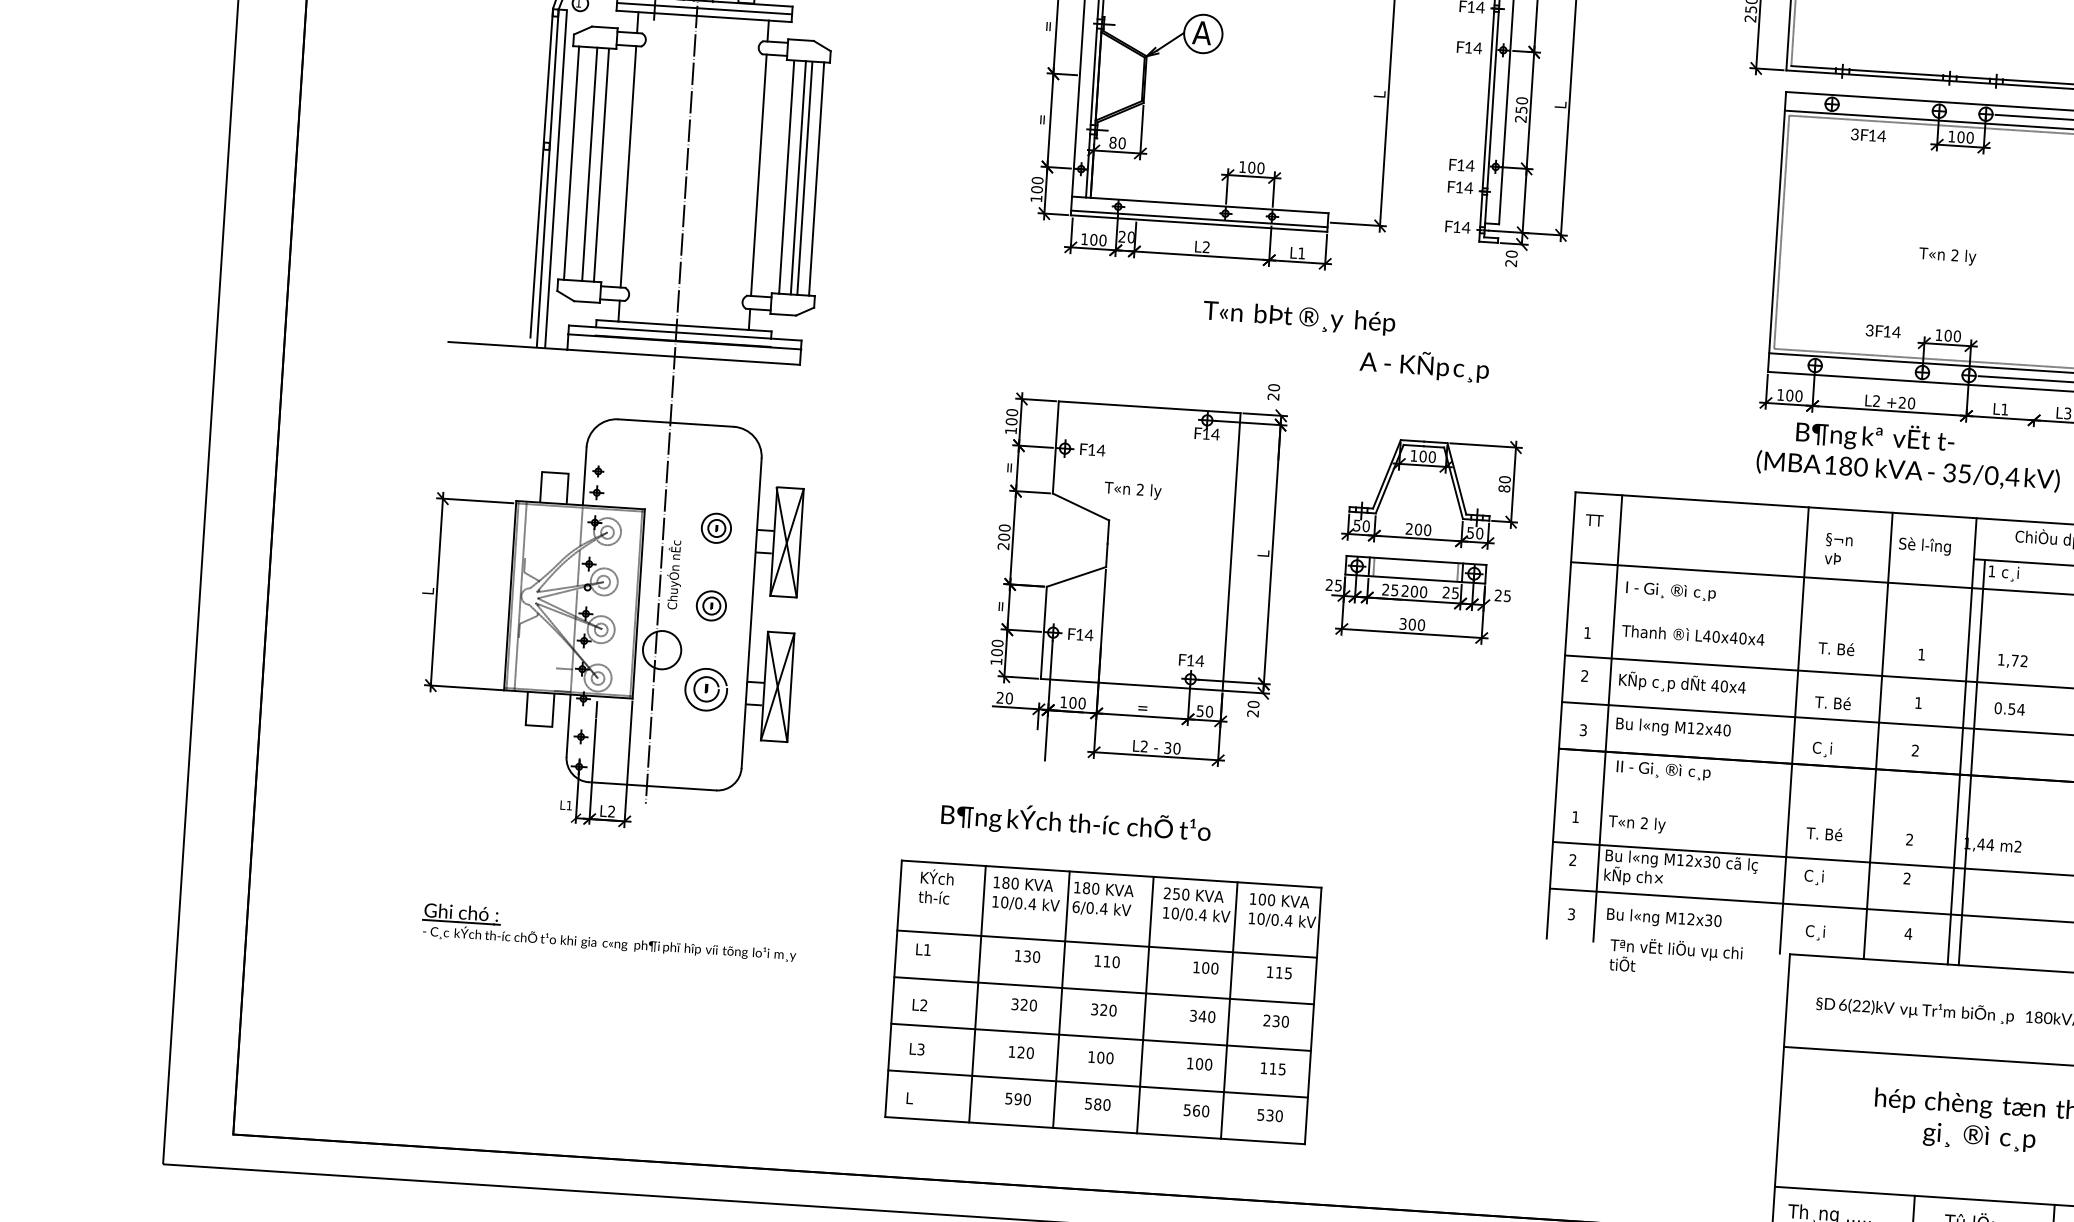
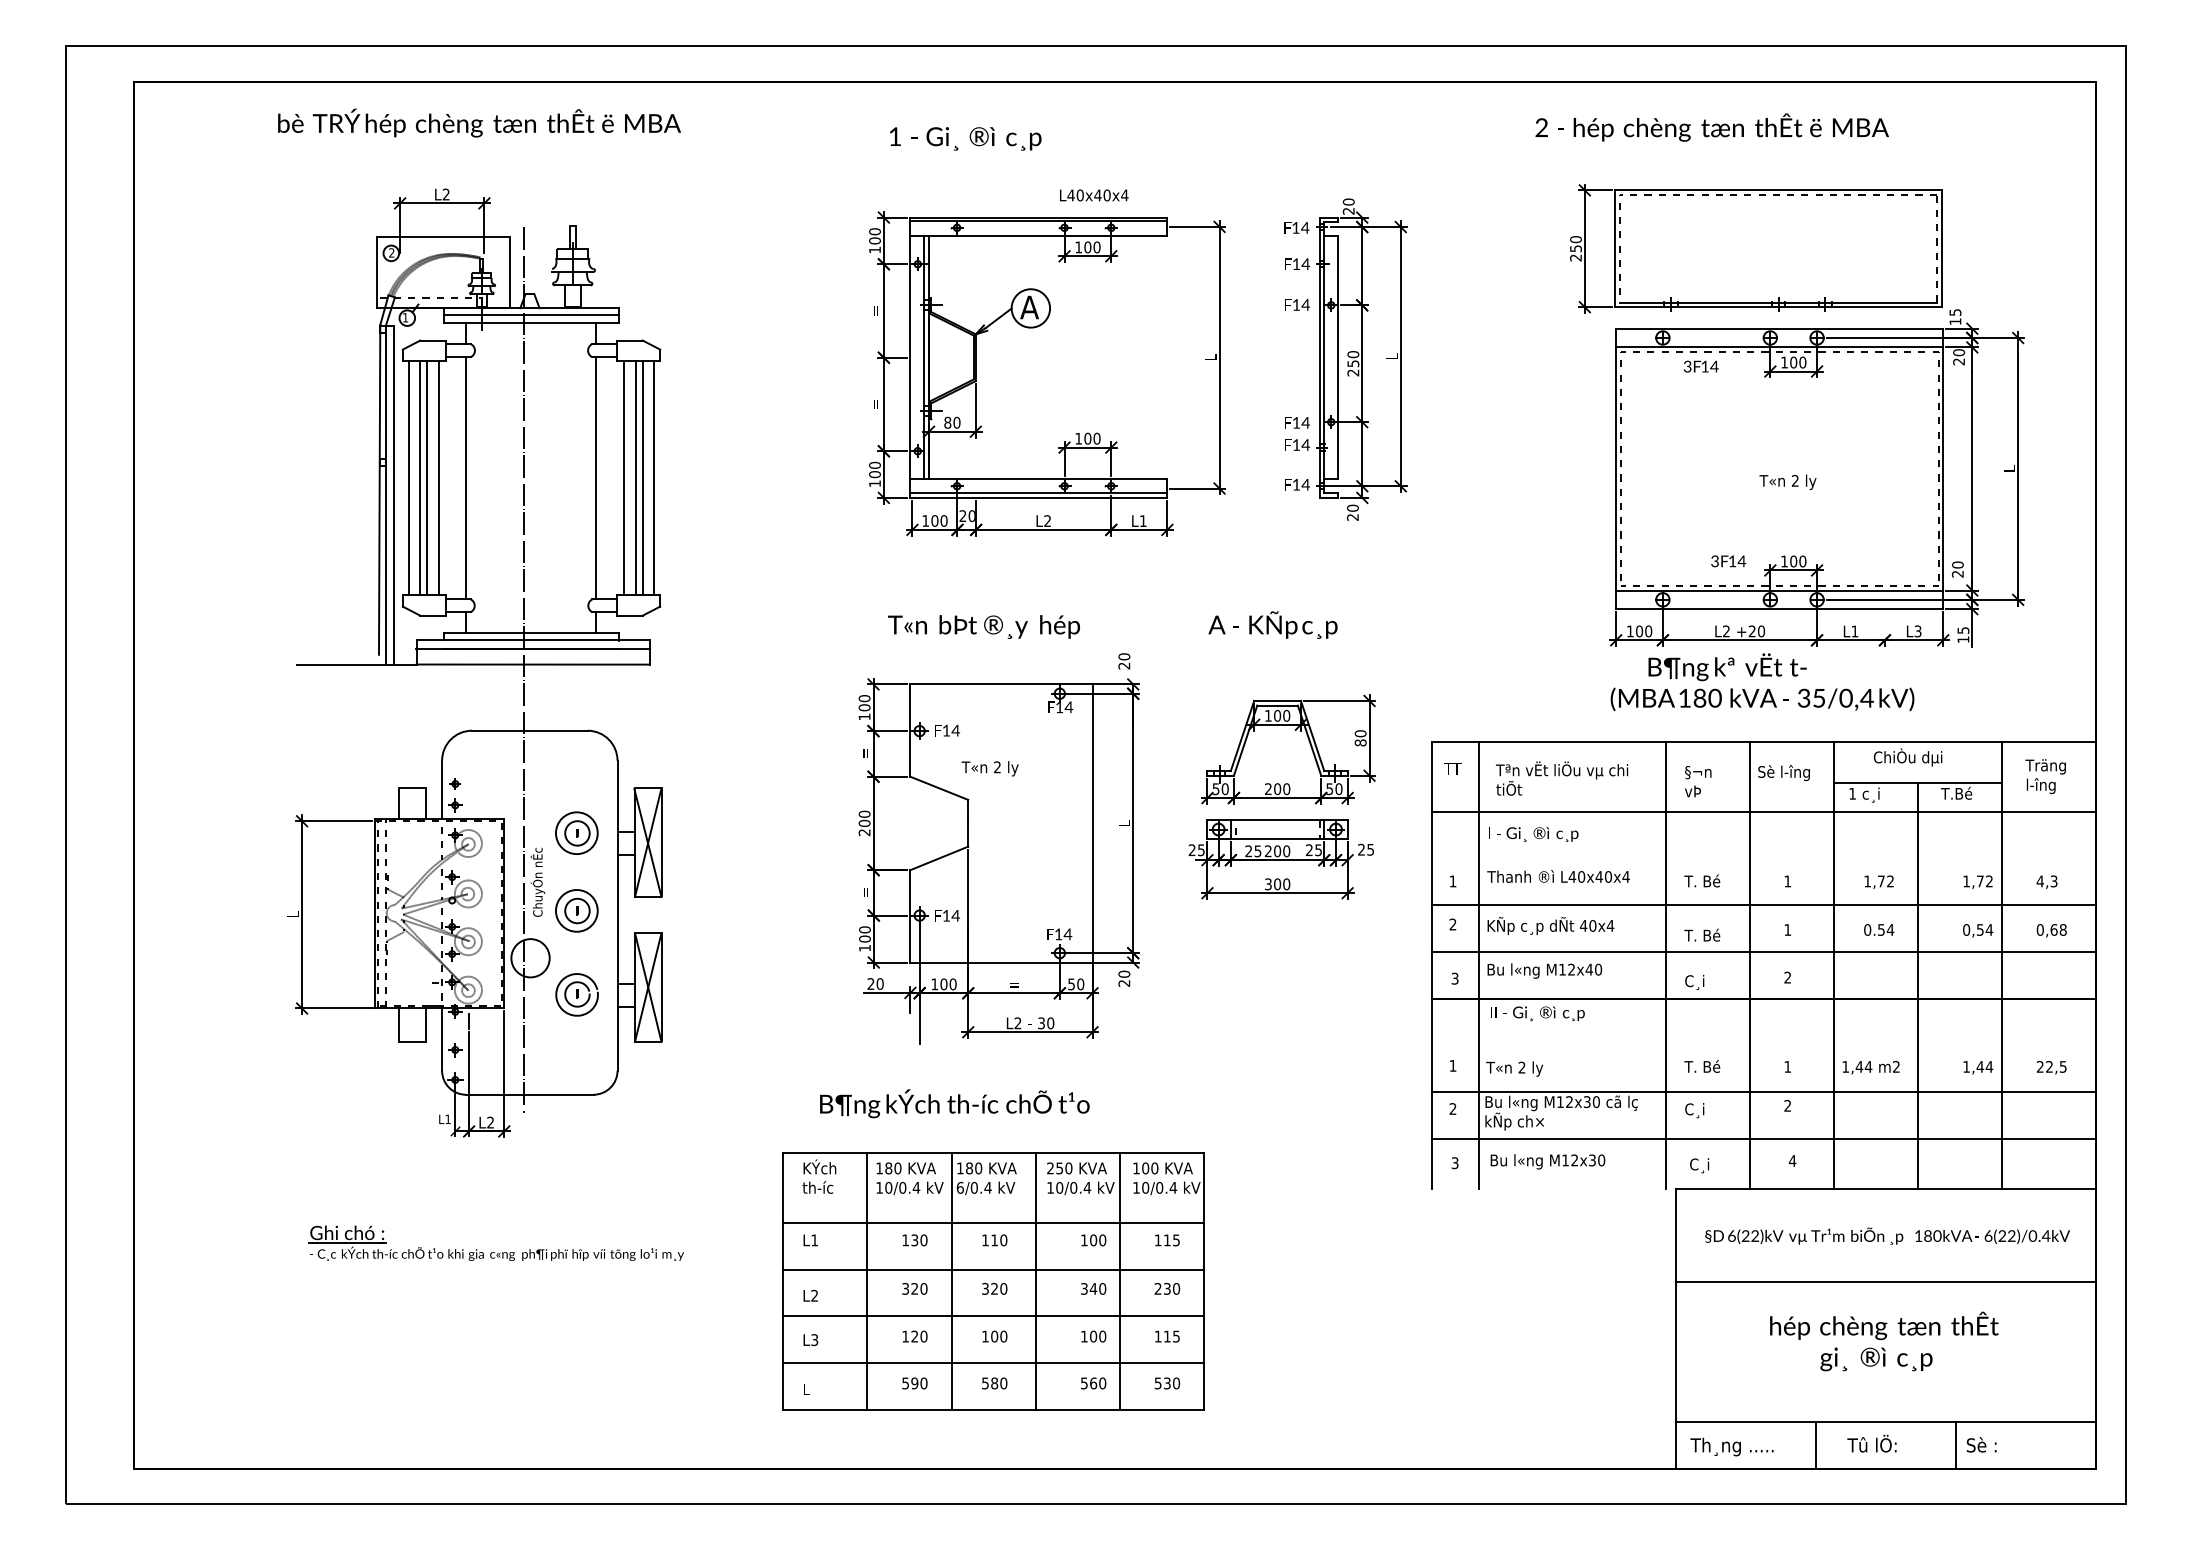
line: (583, 164) -> (420, 478), added
text: (1298, 317) -> (983, 626), moved
part: (716, 527) -> (576, 832), size x1.43
part: (711, 605) -> (576, 910), size x1.43
line: (1971, 762) -> (1917, 985), moved
text: (1909, 839) -> (1787, 1066), 2 -> 1
text: (1676, 957) -> (1562, 778), moved

